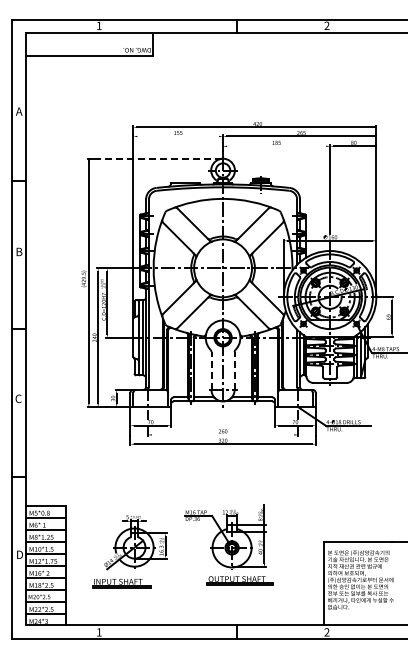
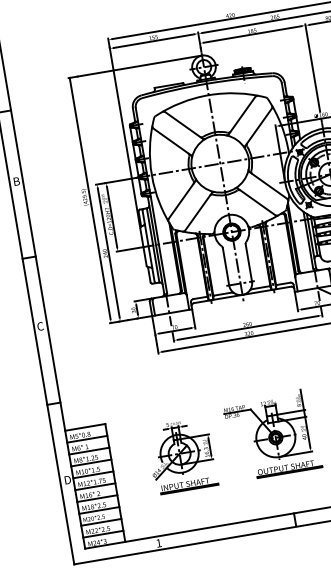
line: (178, 136) -> (154, 41), added
line: (276, 146) -> (252, 34), added
line: (158, 158) -> (138, 66), dashed -> solid
line: (211, 370) -> (225, 266), dashed -> solid
line: (234, 370) -> (248, 262), dashed -> solid
line: (222, 434) -> (247, 327), added
part: (121, 583) -> (188, 485), moved

